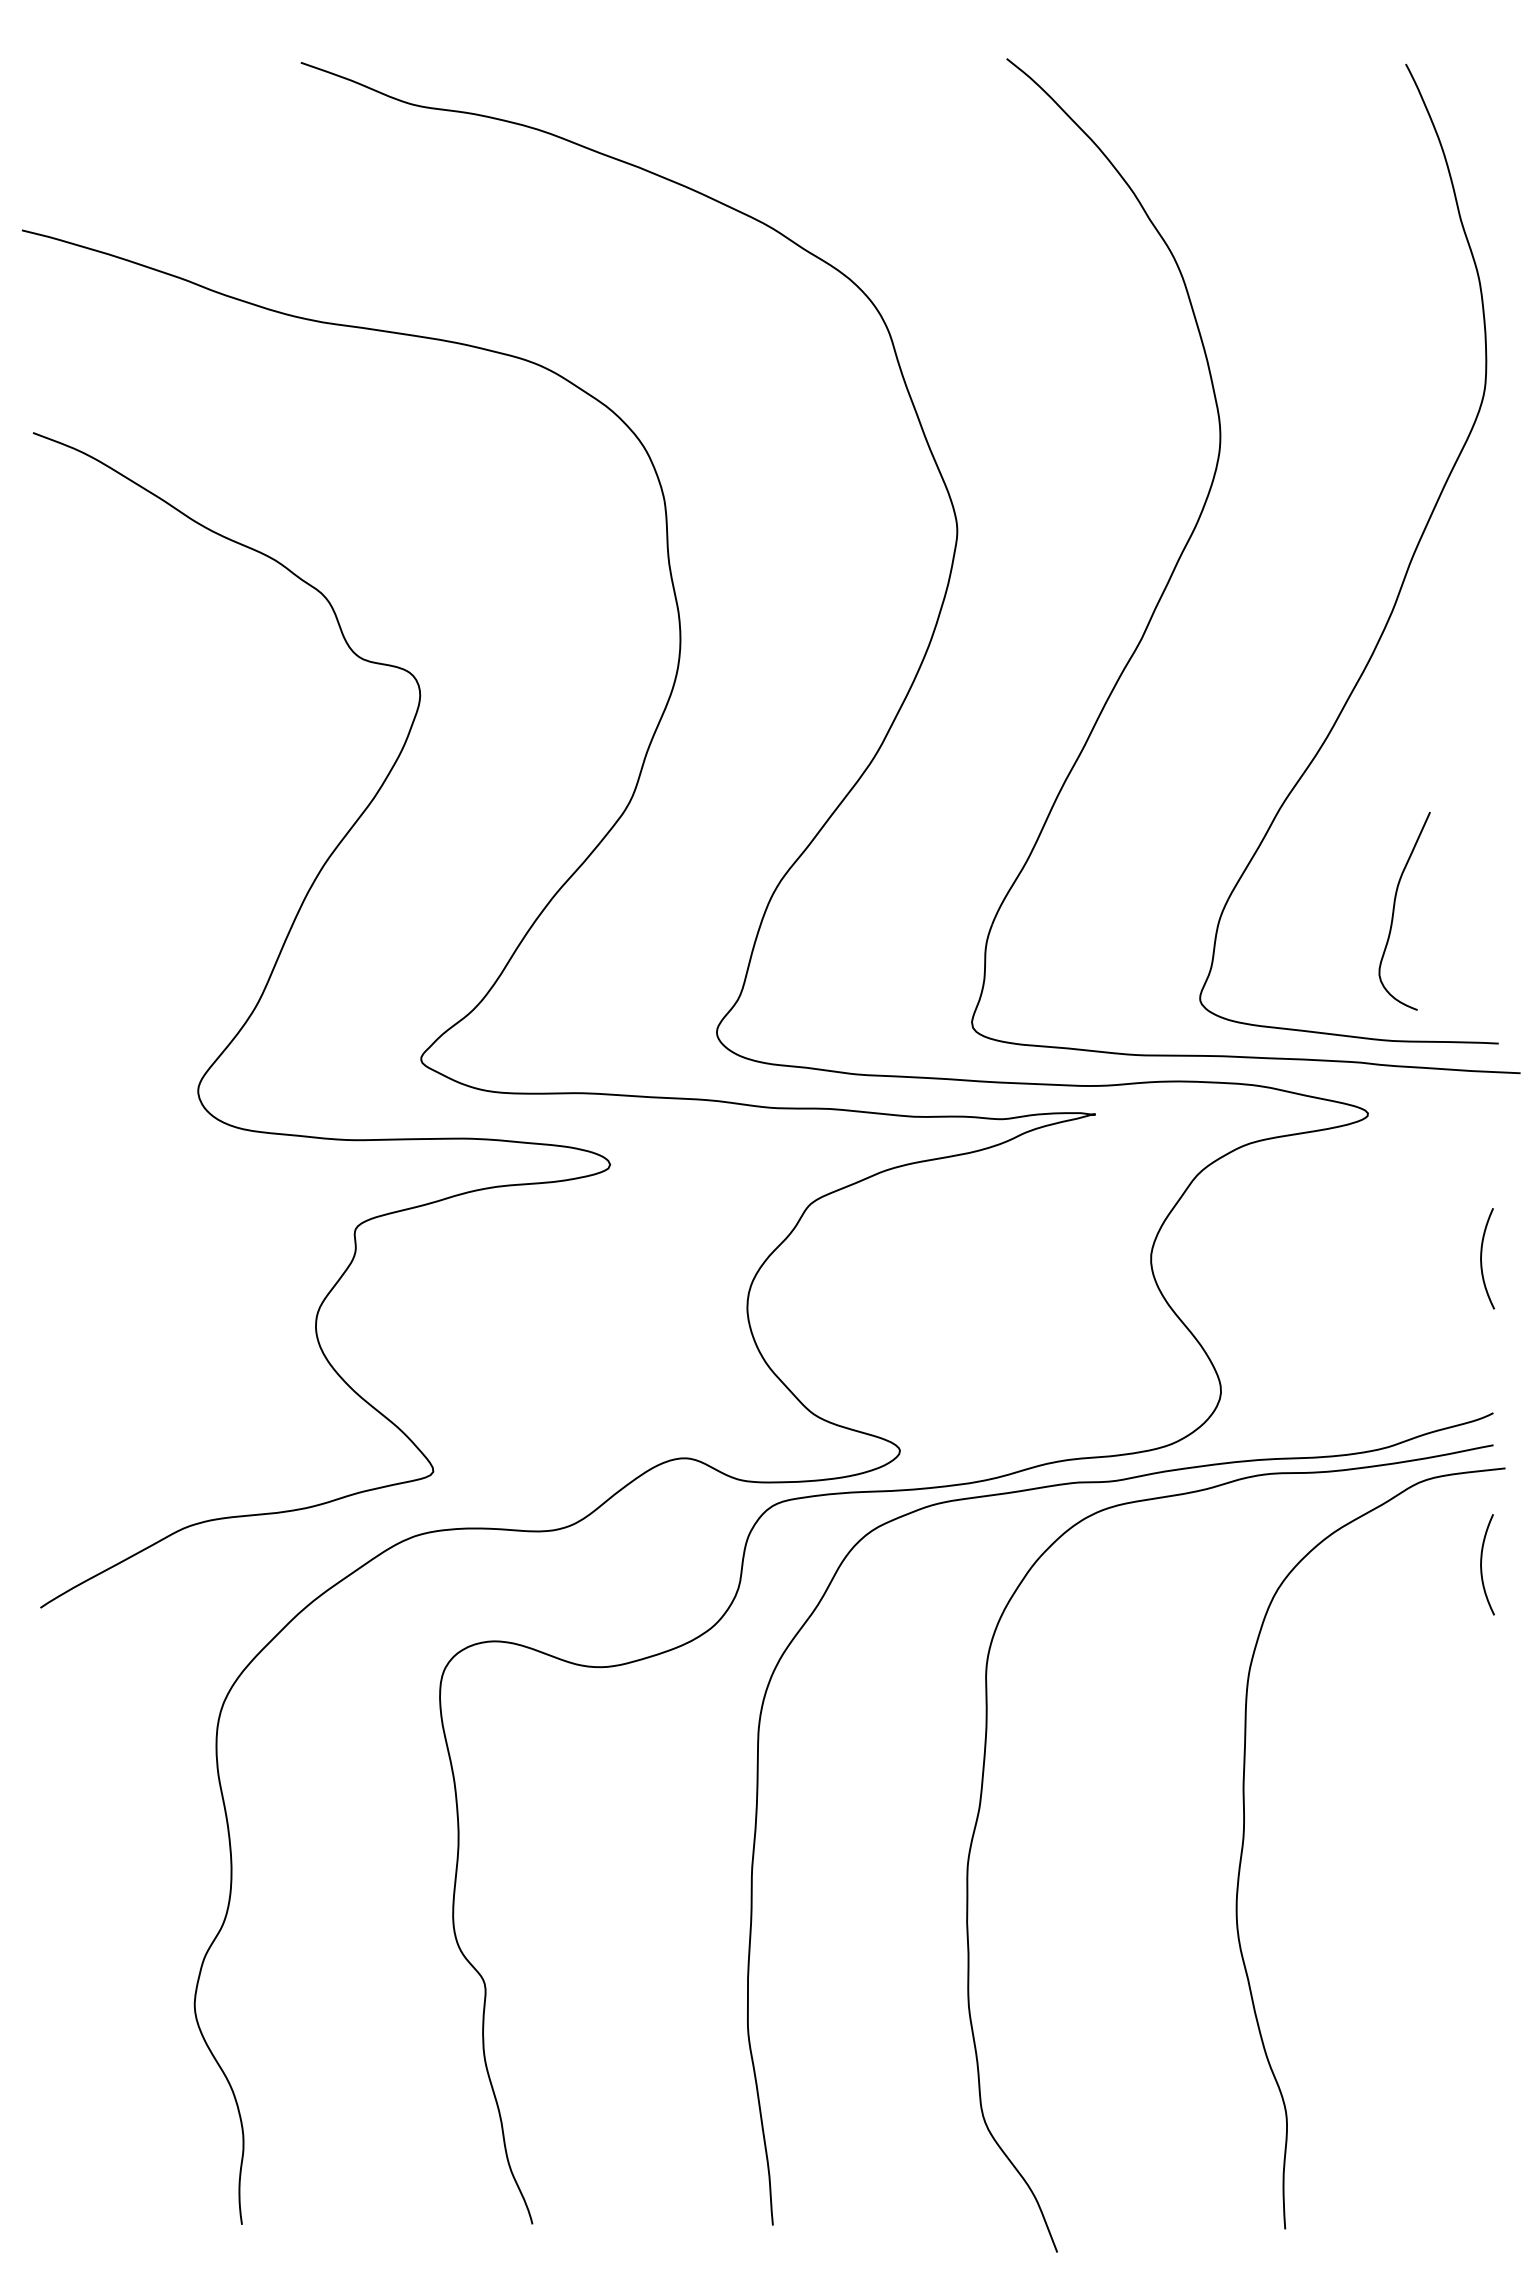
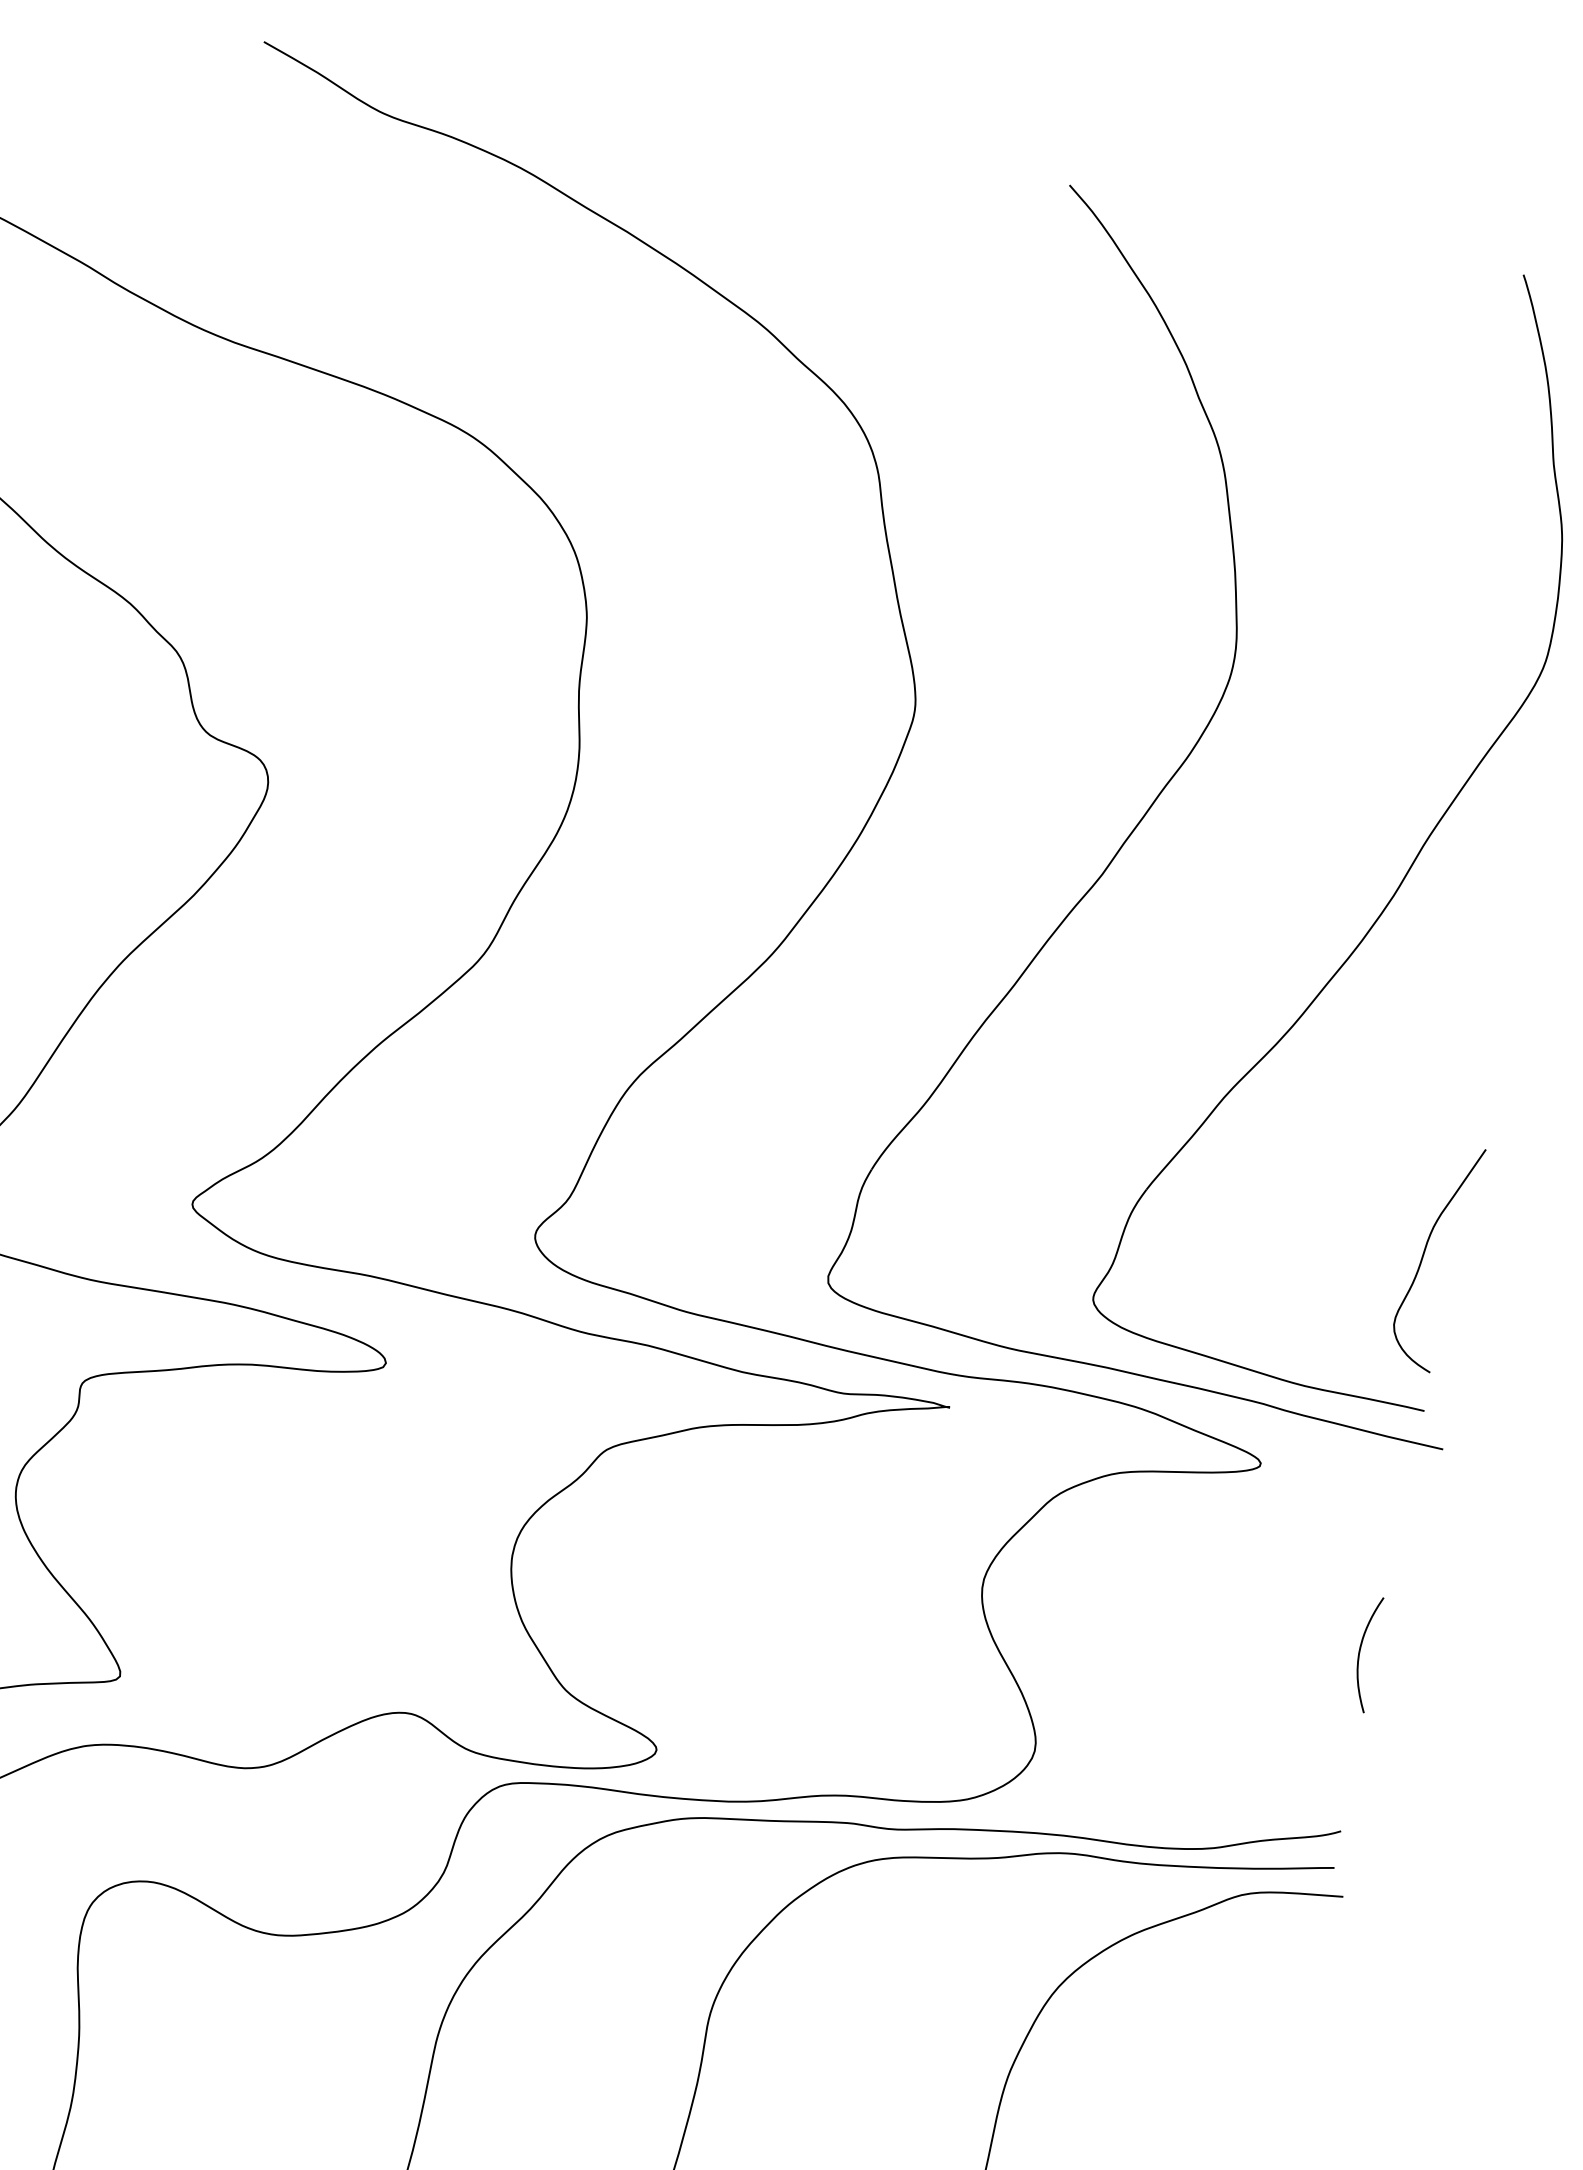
curve: (1394, 911) -> (1424, 1255), moved
curve: (1481, 1564) -> (1295, 2001), removed

